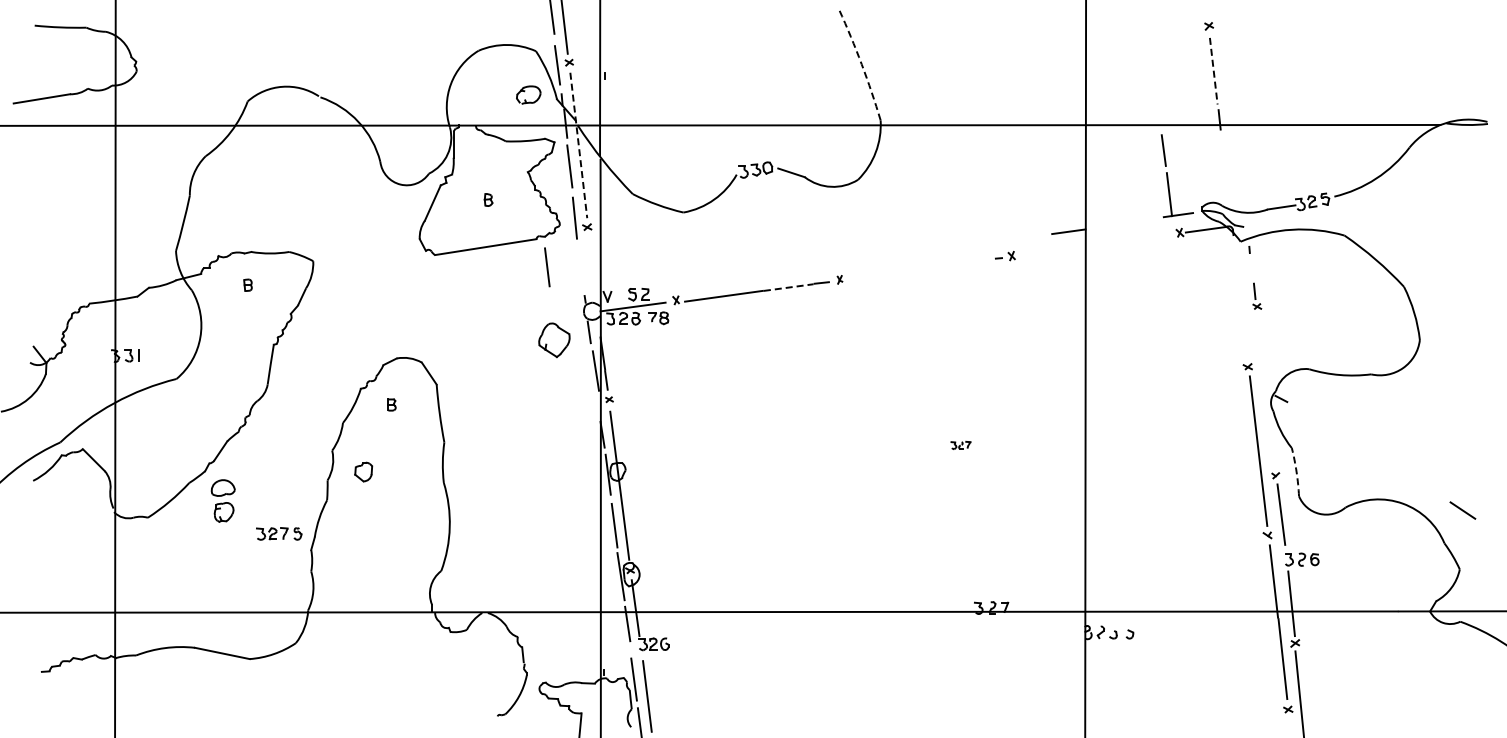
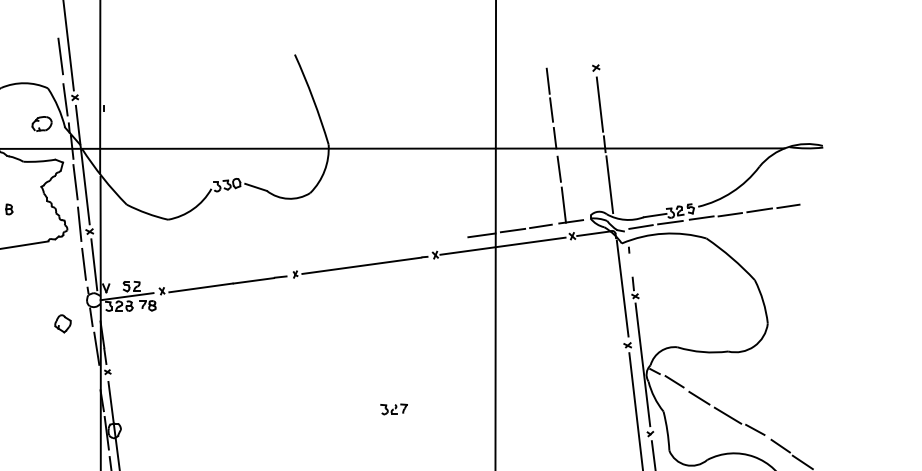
line: (1150, 42) -> (548, 81), added
arc: (861, 64) -> (313, 99), dashed -> solid
line: (1213, 71) -> (599, 104), dashed -> solid
line: (1154, 77) -> (551, 109), added
line: (1158, 111) -> (554, 137), added
line: (578, 145) -> (82, 165), dashed -> solid
line: (1225, 169) -> (609, 184), added
line: (1444, 196) -> (787, 206), added
line: (1409, 200) -> (759, 209), added
line: (1373, 206) -> (730, 214), added
line: (1338, 210) -> (701, 218), added
line: (1300, 216) -> (670, 222), added
line: (1140, 220) -> (540, 226), added
line: (1263, 221) -> (640, 227), added
line: (1106, 225) -> (512, 230), added
line: (1094, 244) -> (502, 245), added
line: (547, 267) -> (84, 264), moved
line: (592, 267) -> (93, 264), added
line: (921, 269) -> (361, 266), added
line: (789, 287) -> (254, 280), dashed -> solid
line: (1241, 296) -> (622, 288), added
part: (554, 340) -> (63, 323), size x0.62
line: (1266, 390) -> (642, 364), added
line: (1305, 411) -> (674, 381), added
line: (1335, 431) -> (699, 398), added
part: (960, 445) -> (393, 409), size x1.67
line: (1370, 452) -> (727, 415), added
line: (1404, 470) -> (755, 429), added
arc: (1296, 472) -> (667, 431), dashed -> solid
line: (1435, 490) -> (780, 446), added

